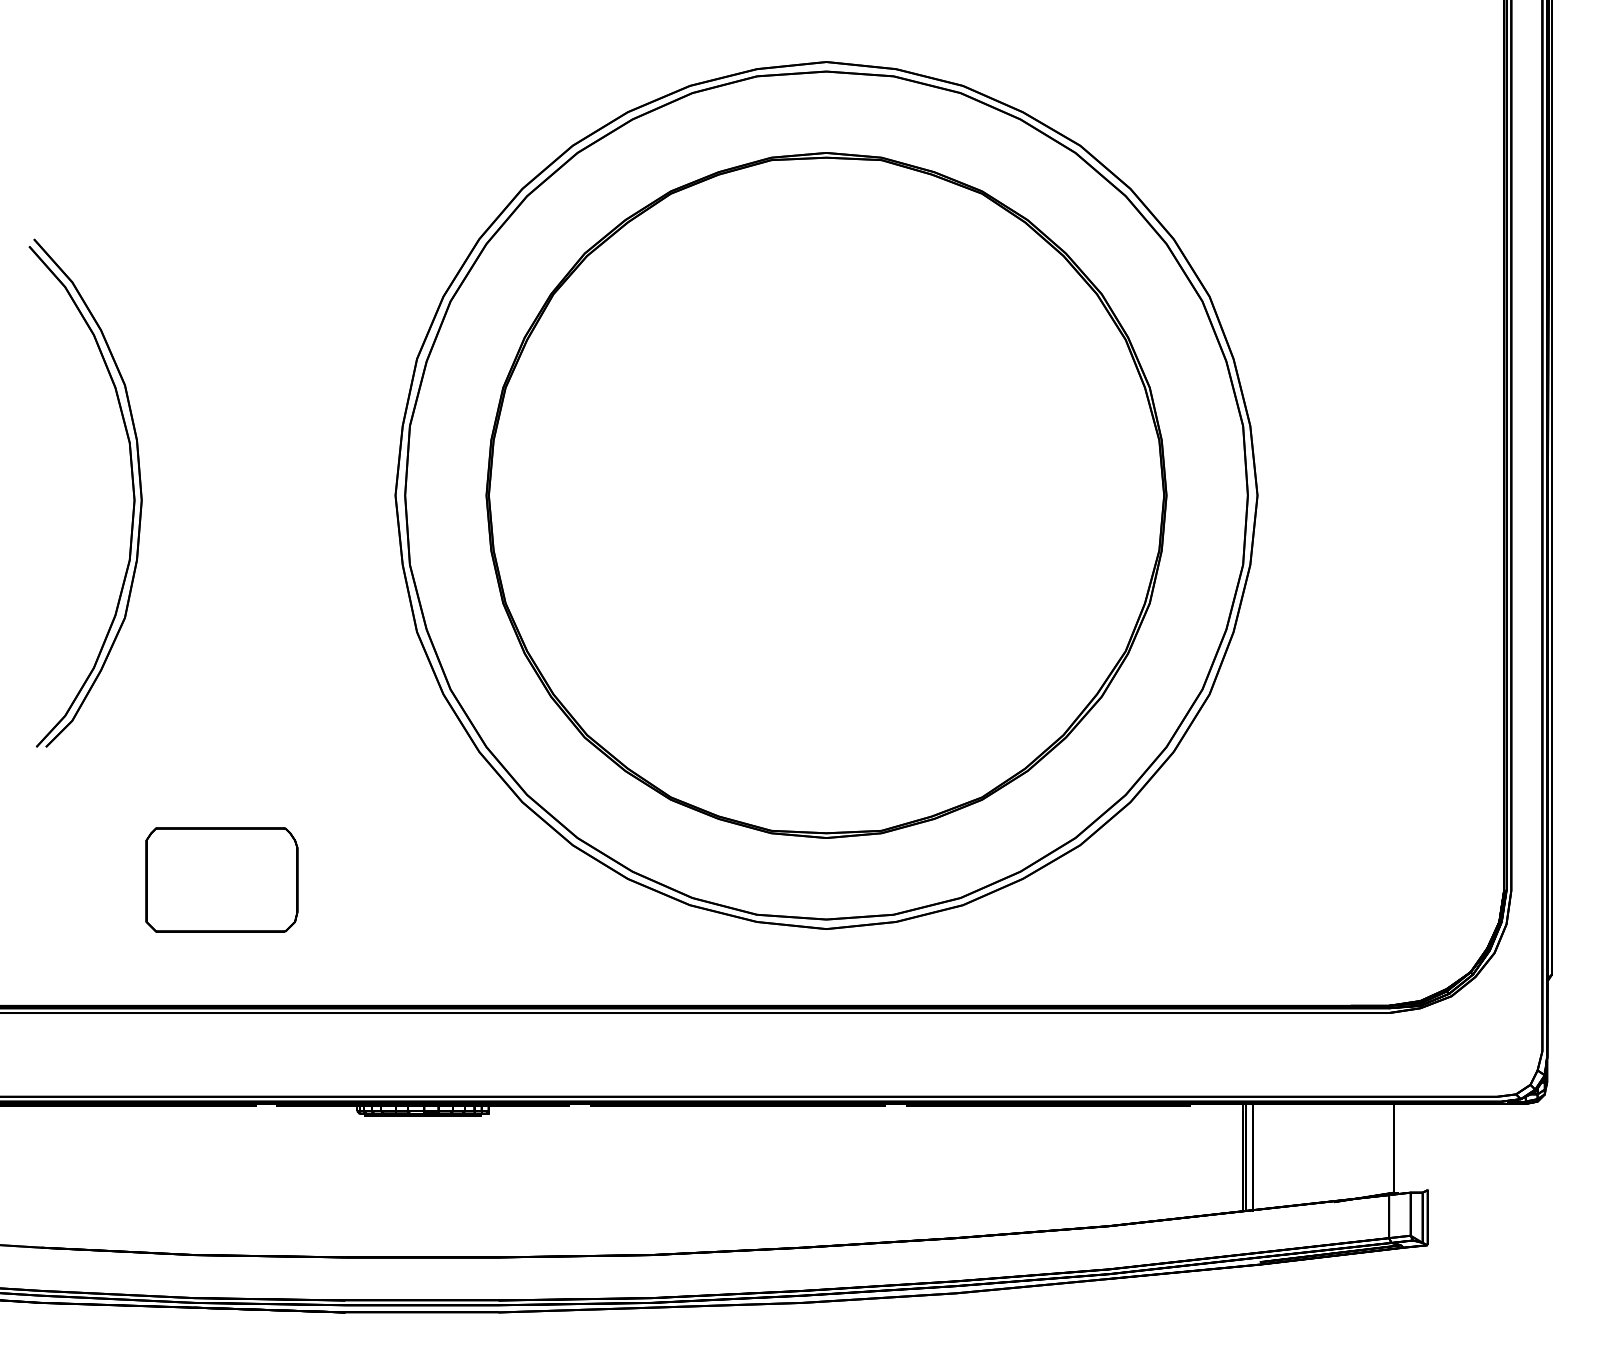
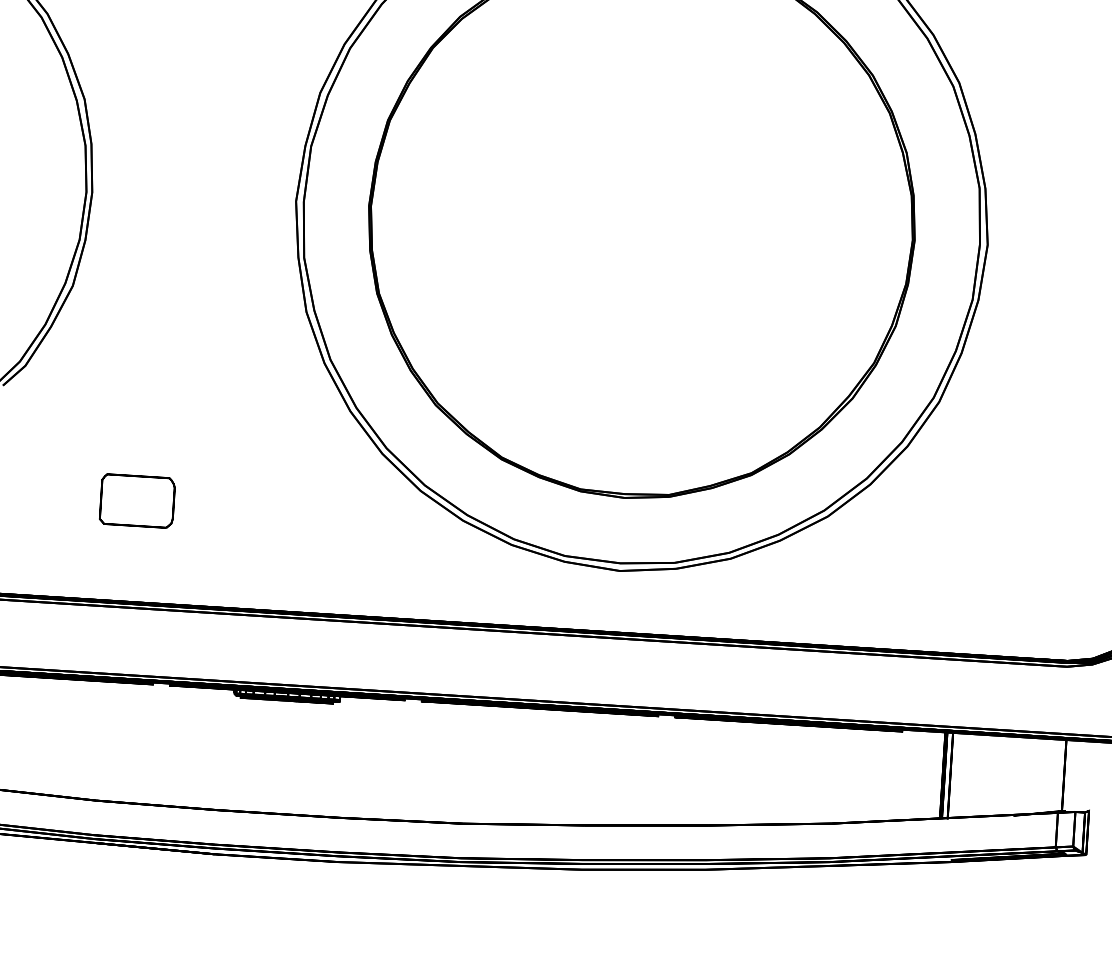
part: (221, 879) -> (137, 500), size x0.6

